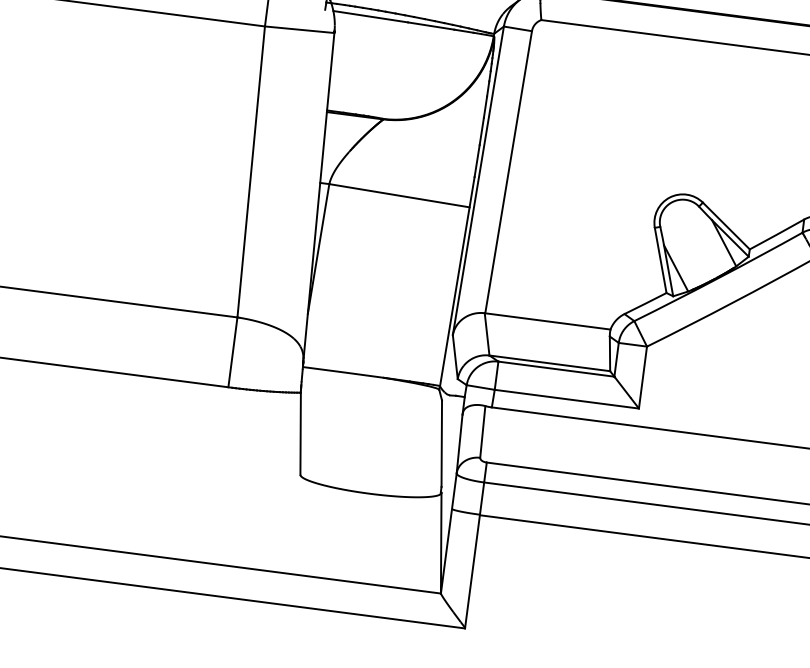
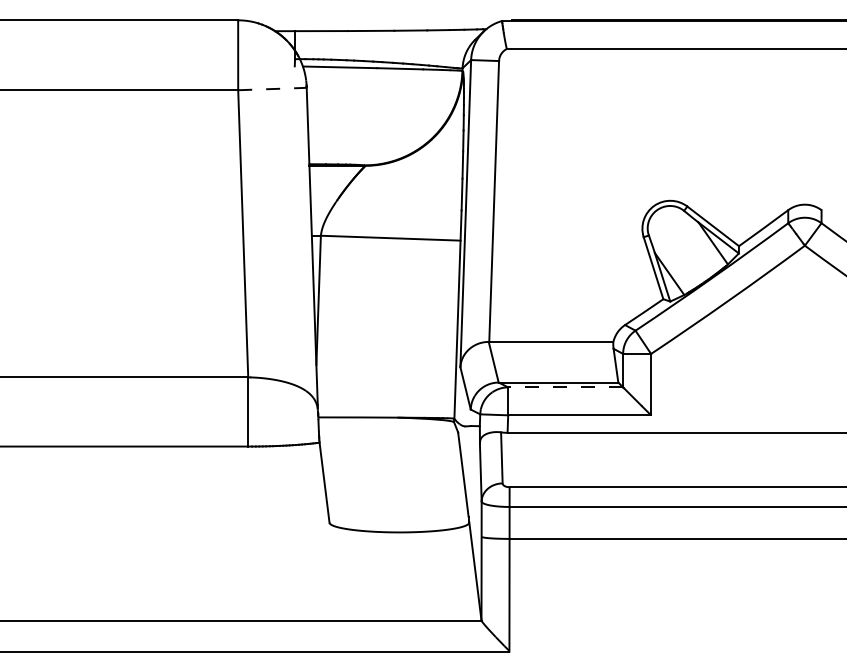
line: (299, 30) -> (272, 89), solid -> dashed
line: (556, 369) -> (565, 387), solid -> dashed

